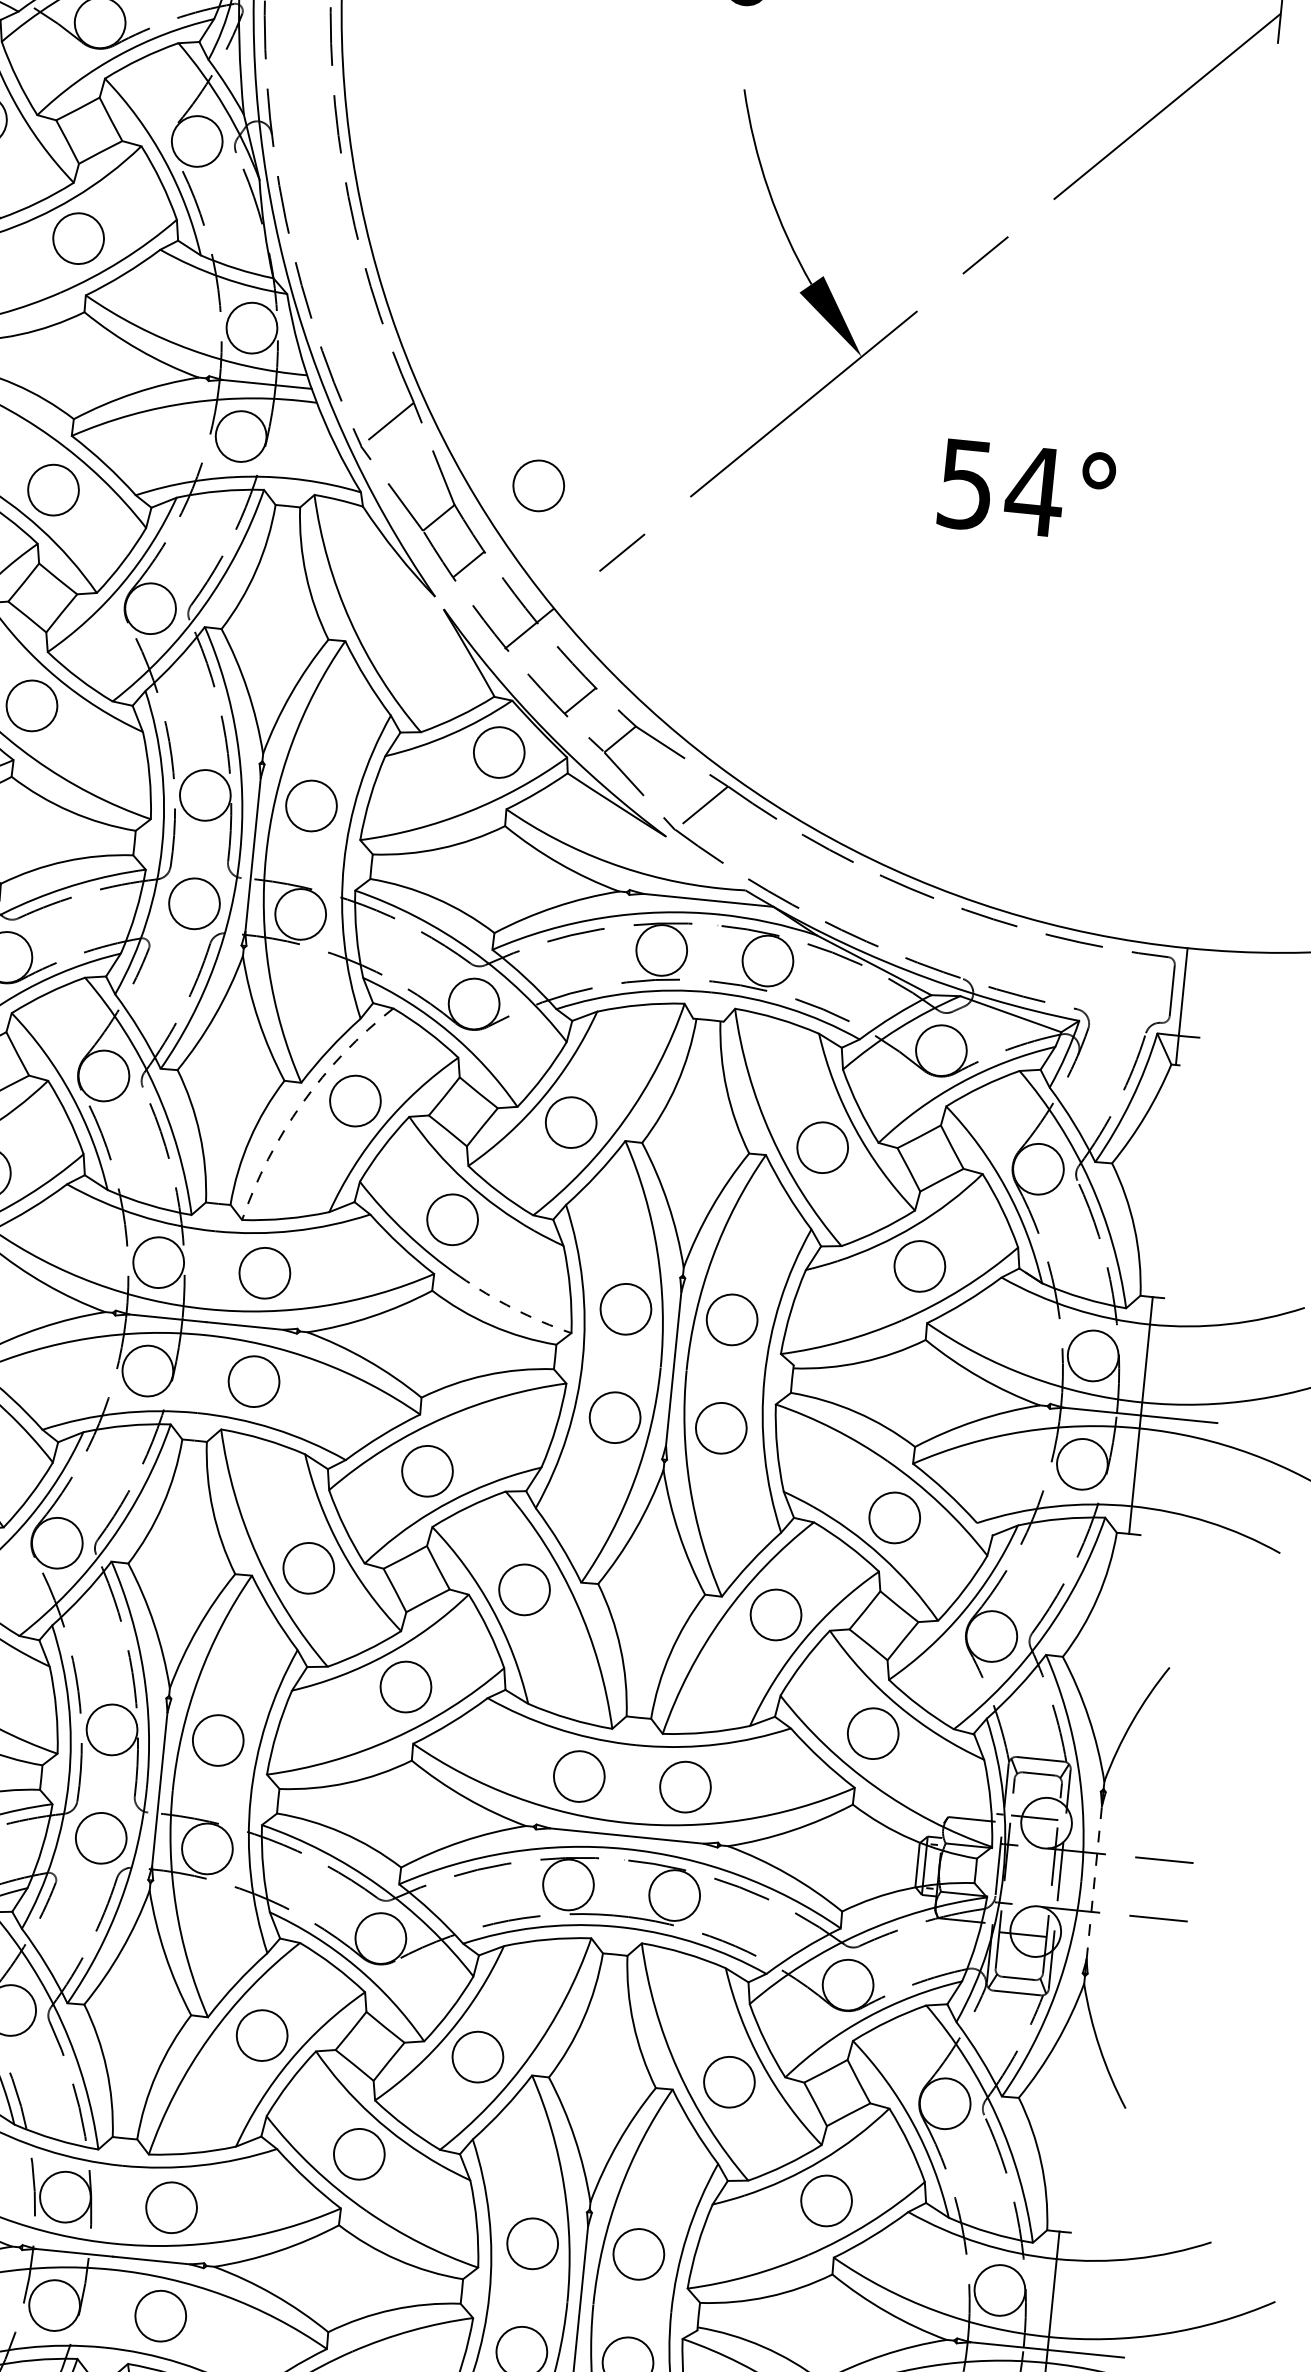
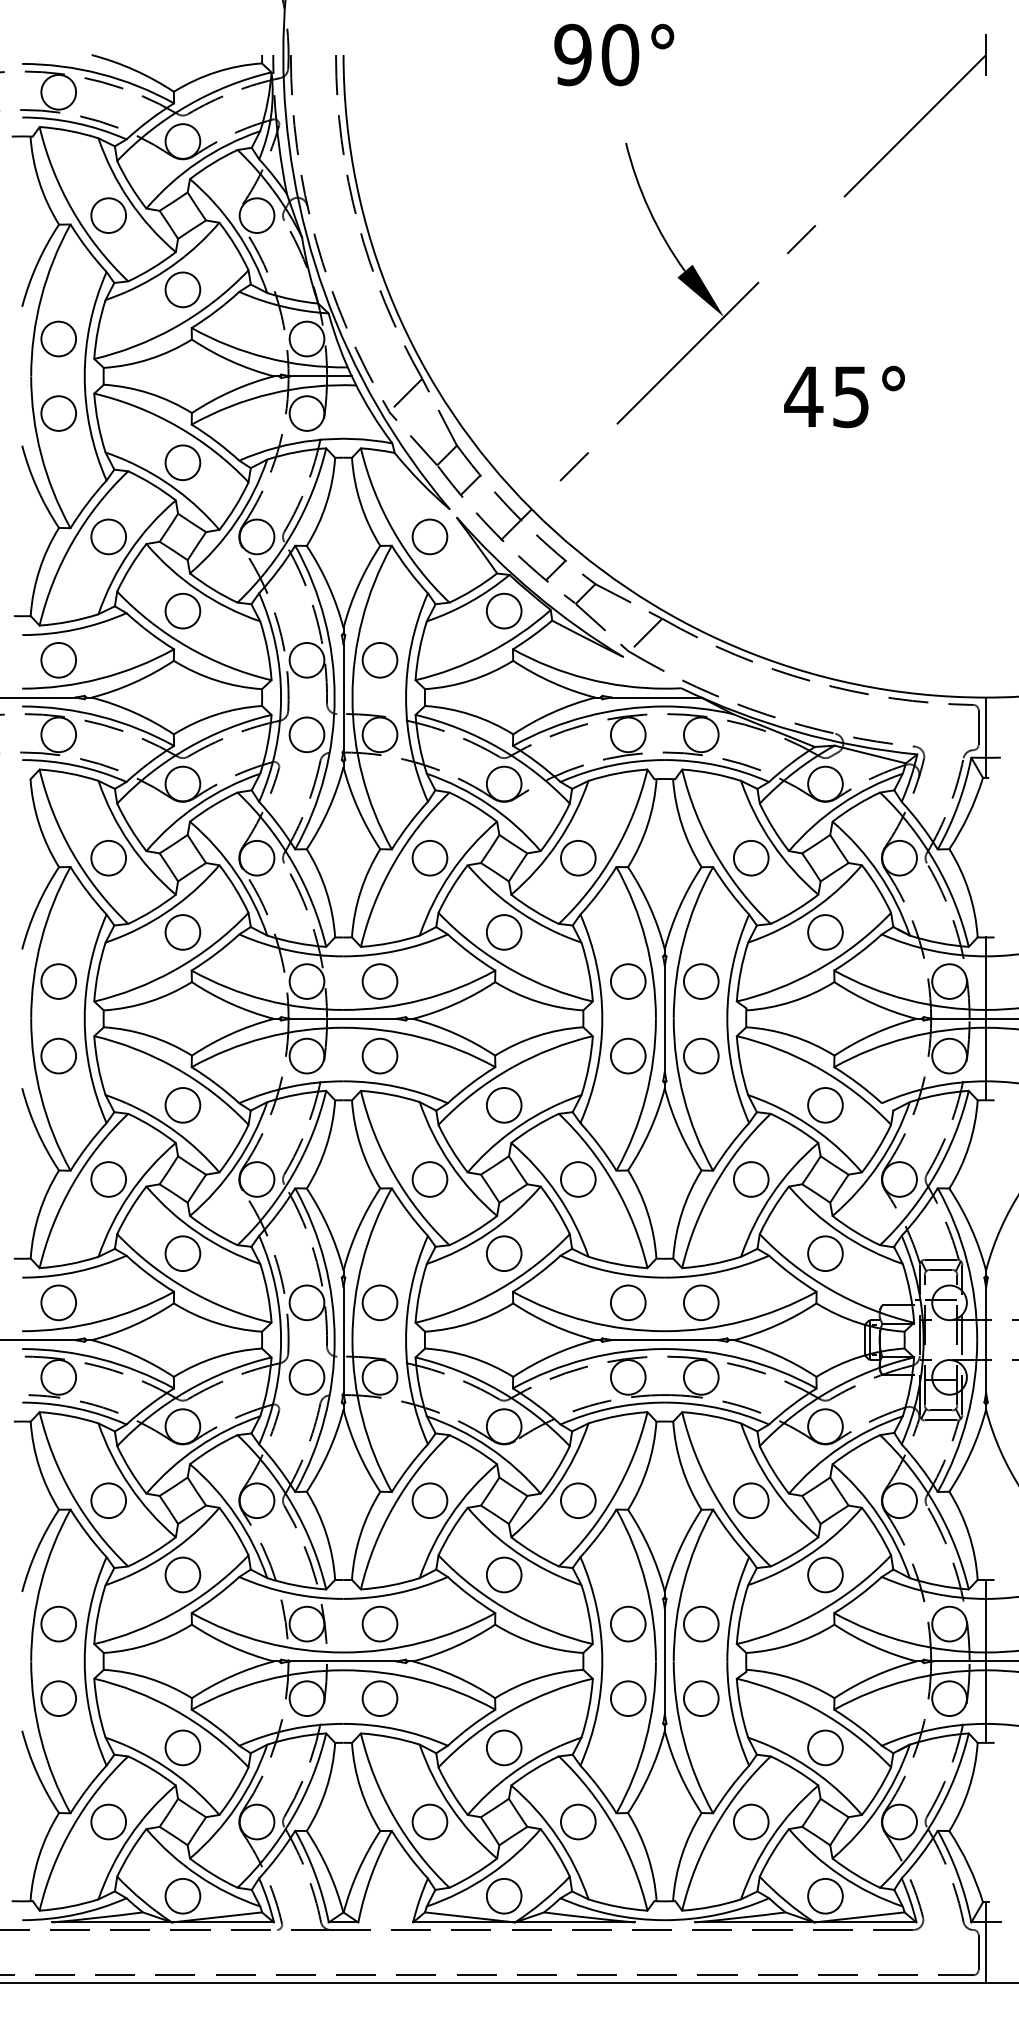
circle: (538, 485) -> (429, 536), moved
text: (1000, 488) -> (827, 397), 54° -> 45°
line: (303, 1103) -> (394, 863), dashed -> solid
arc: (513, 1308) -> (551, 988), dashed -> solid
line: (1094, 1883) -> (986, 1340), dashed -> solid

